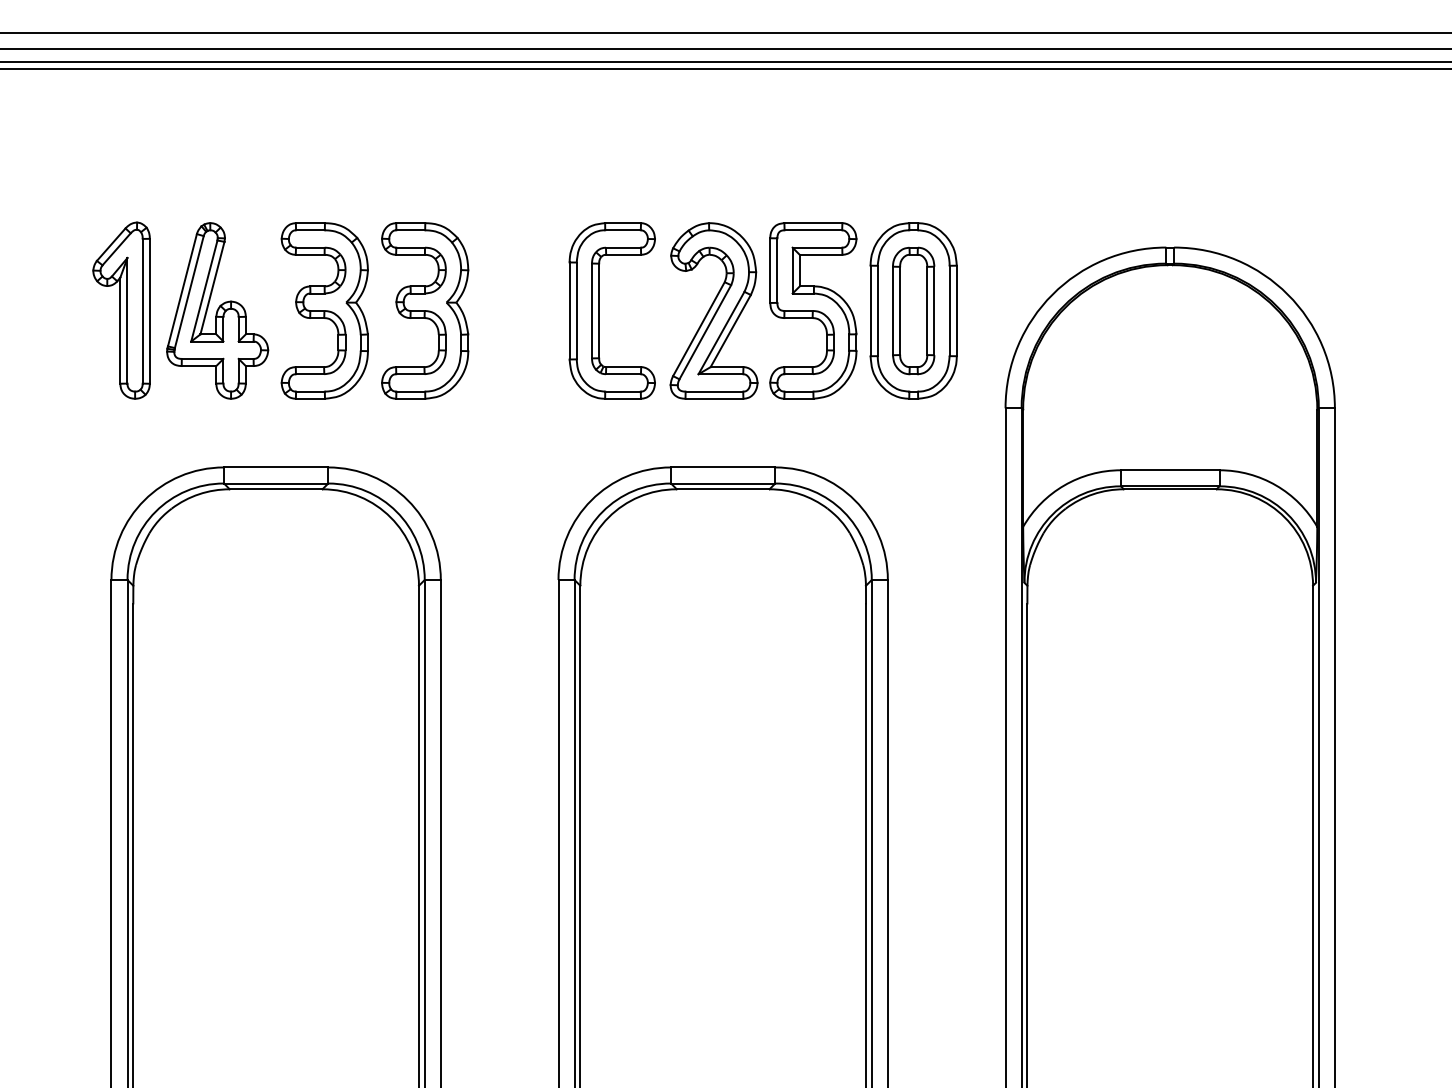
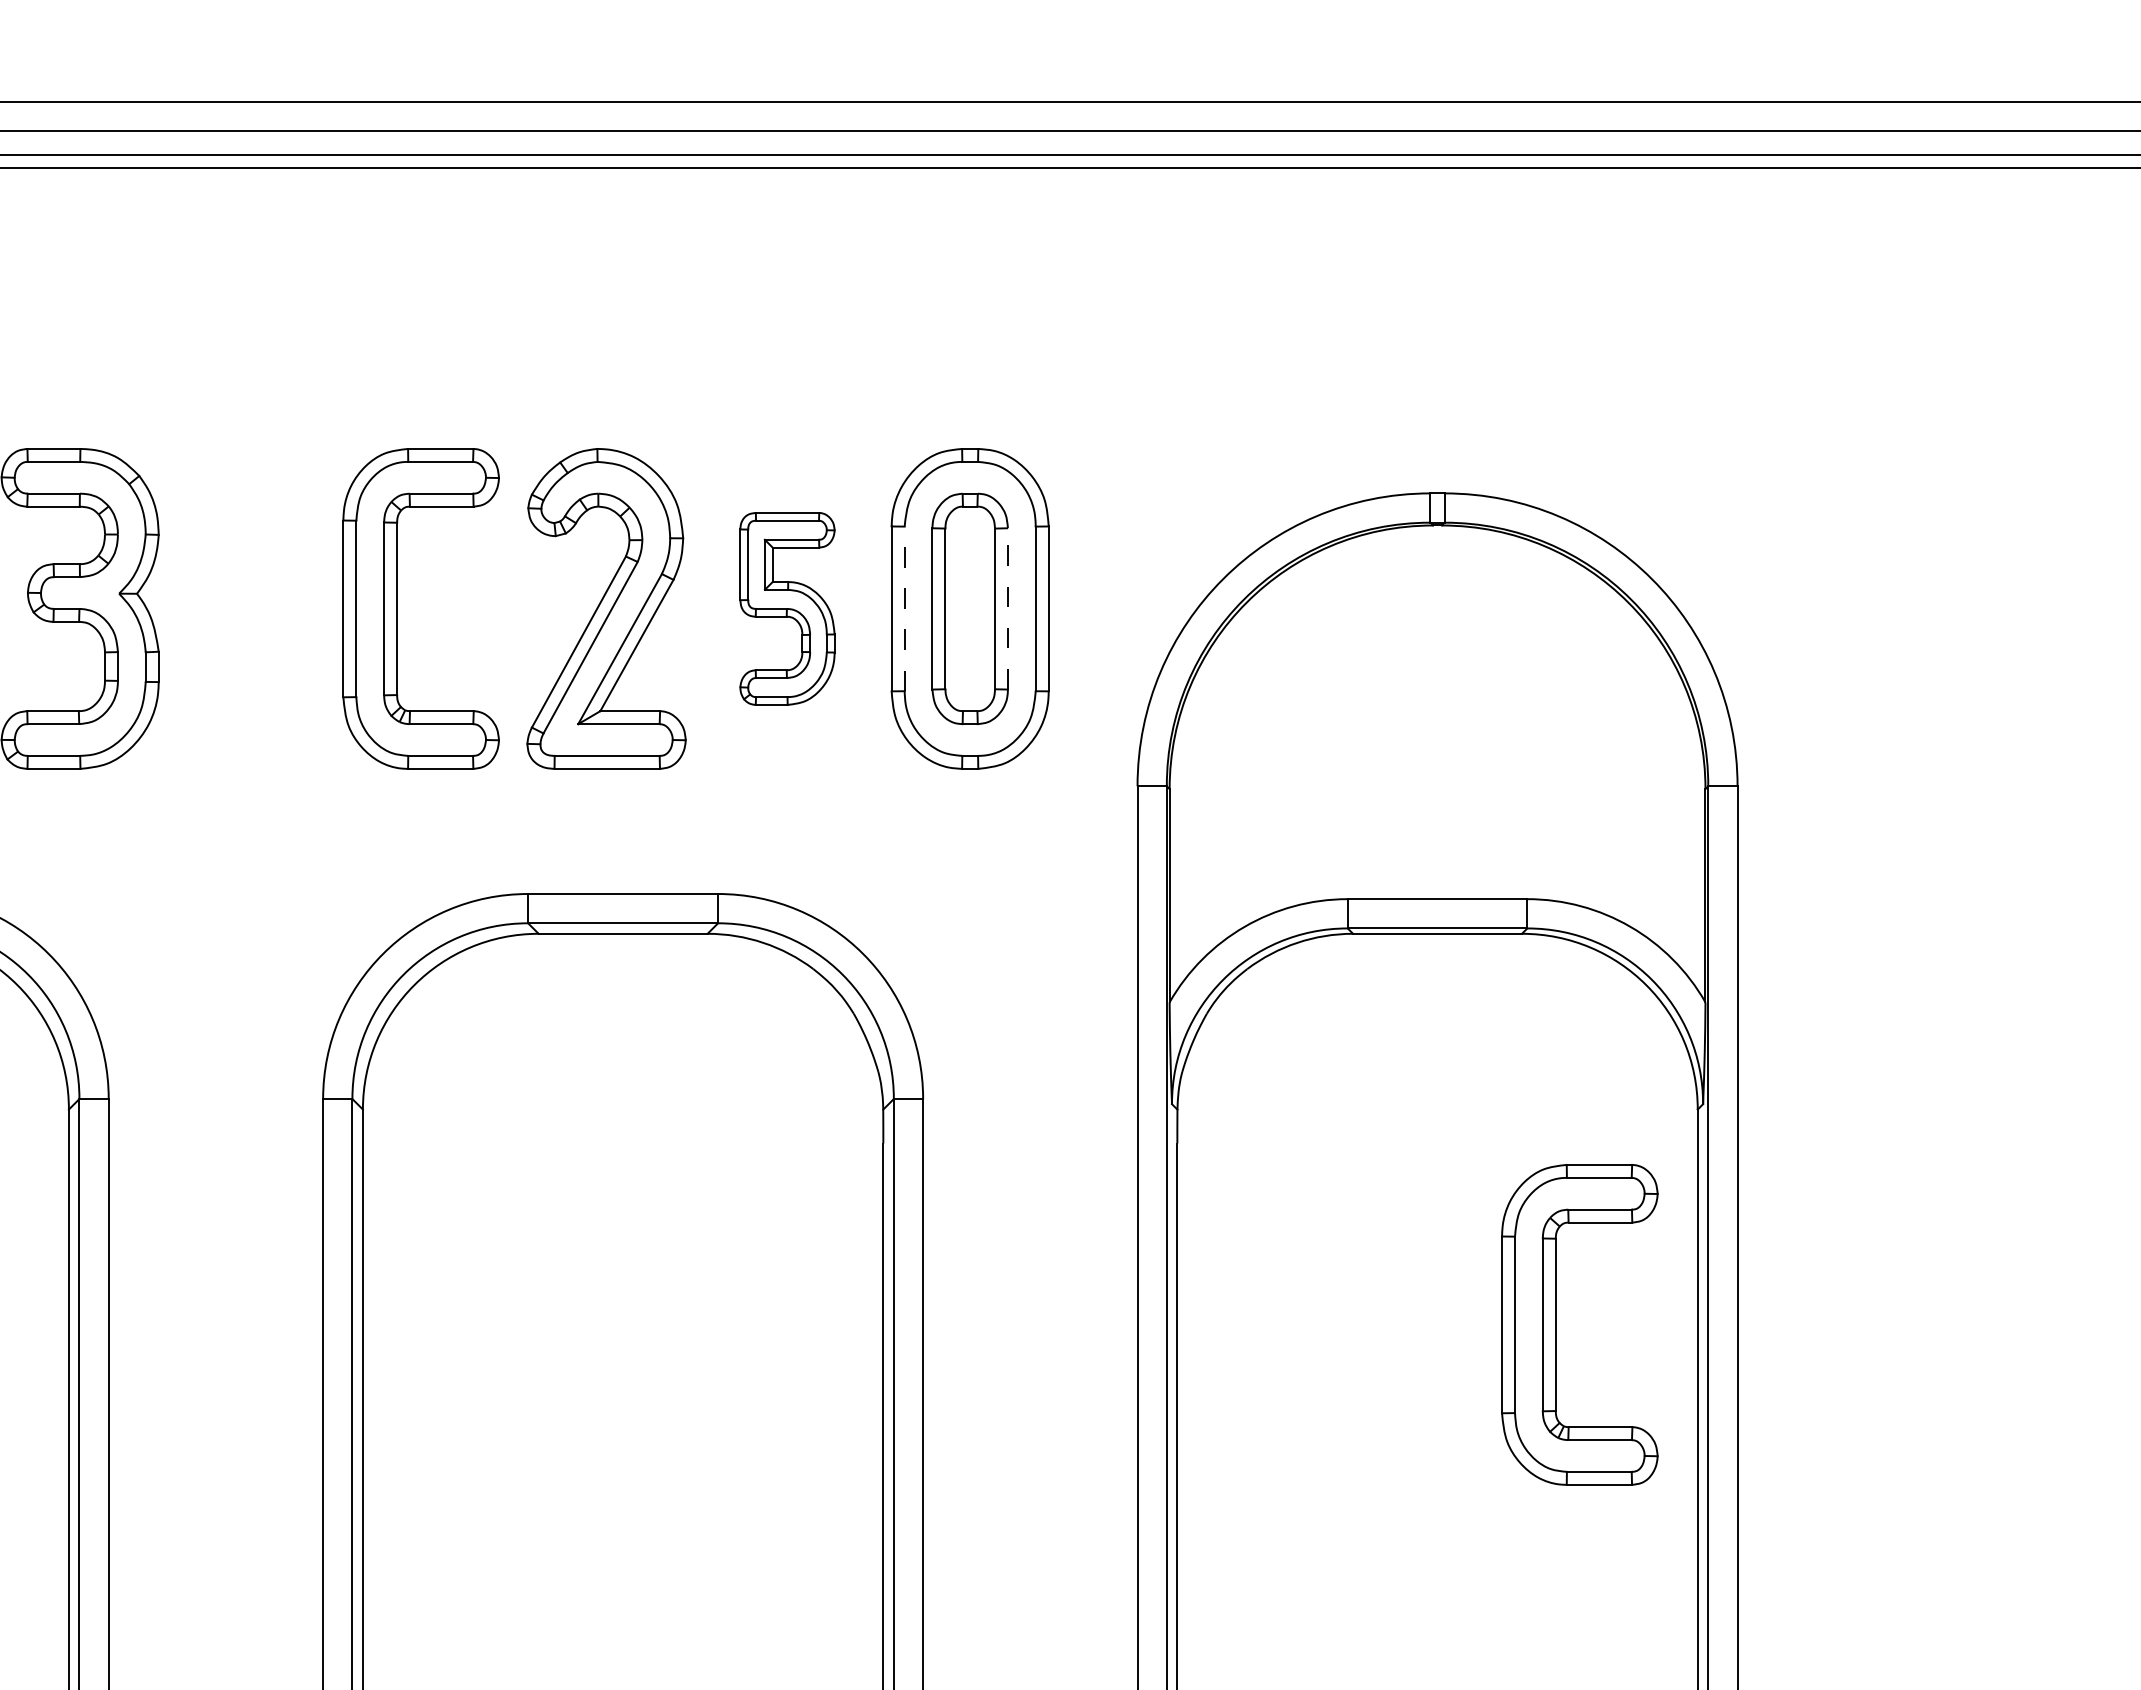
part: (813, 310) -> (787, 608), size x0.6
line: (877, 310) -> (904, 608), solid -> dashed
line: (934, 310) -> (1008, 608), solid -> dashed
part: (1235, 703) -> (1556, 1324), added

